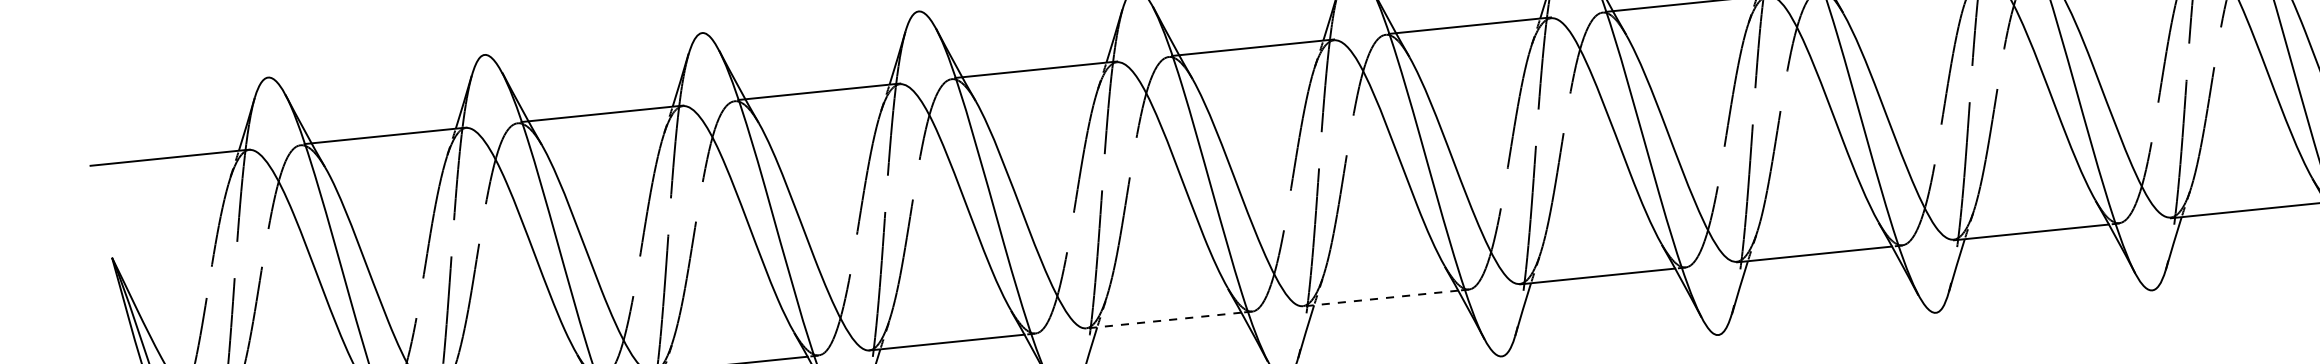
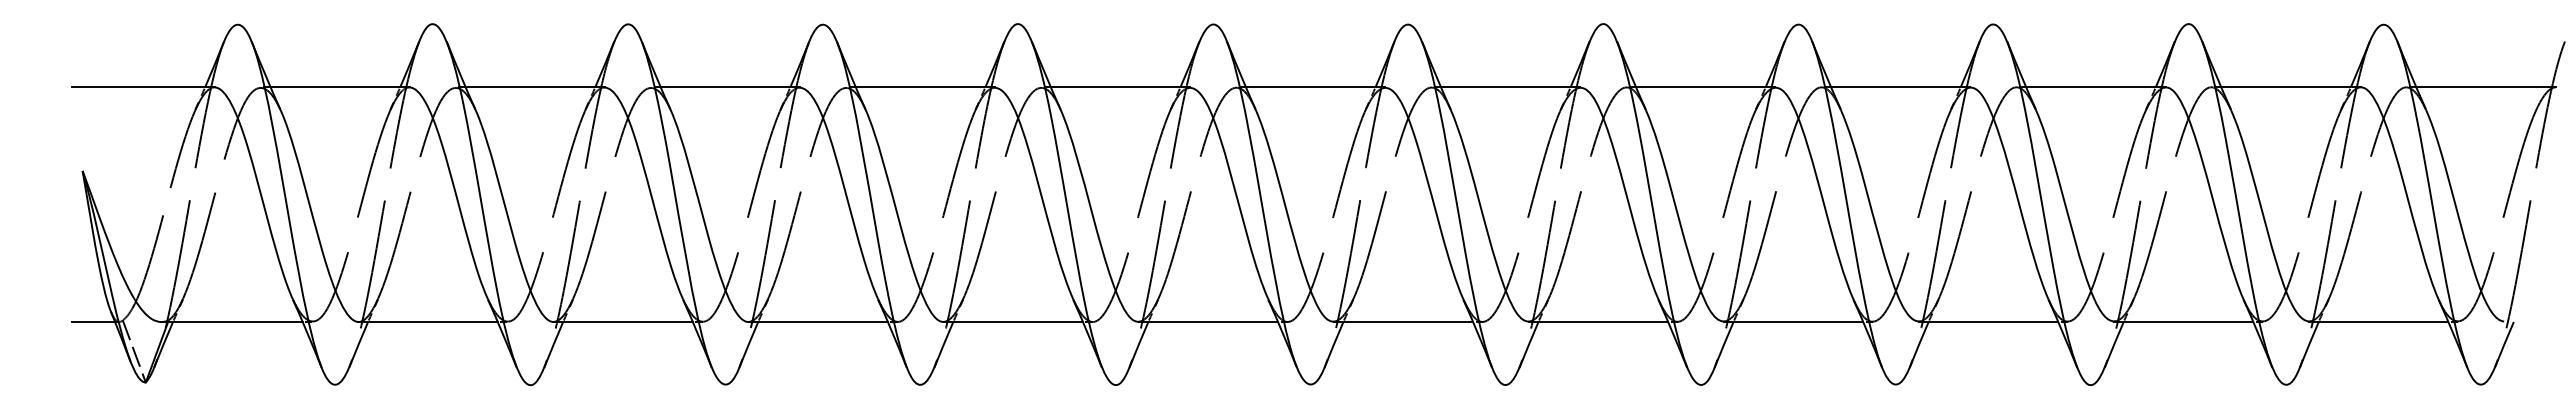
line: (1381, 299) -> (1208, 322), dashed -> solid
line: (1164, 321) -> (1013, 322), dashed -> solid

